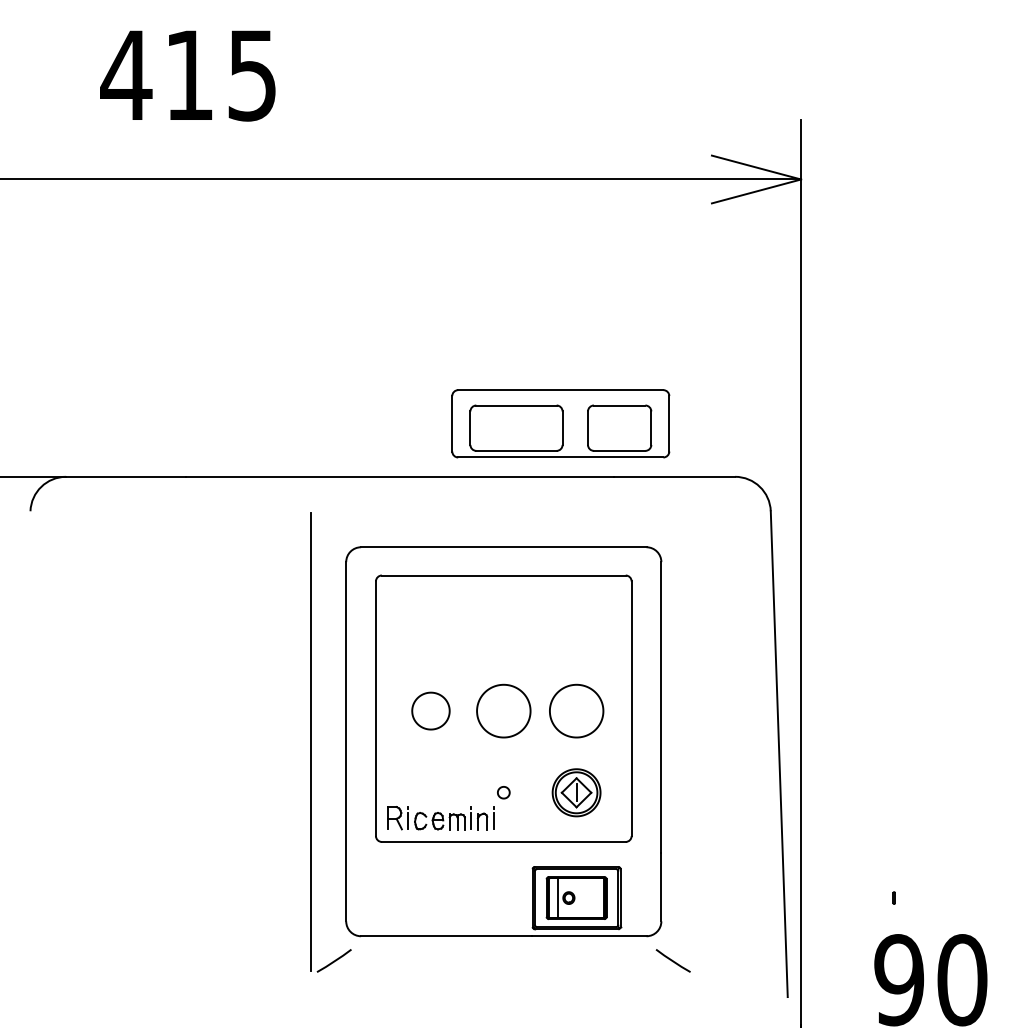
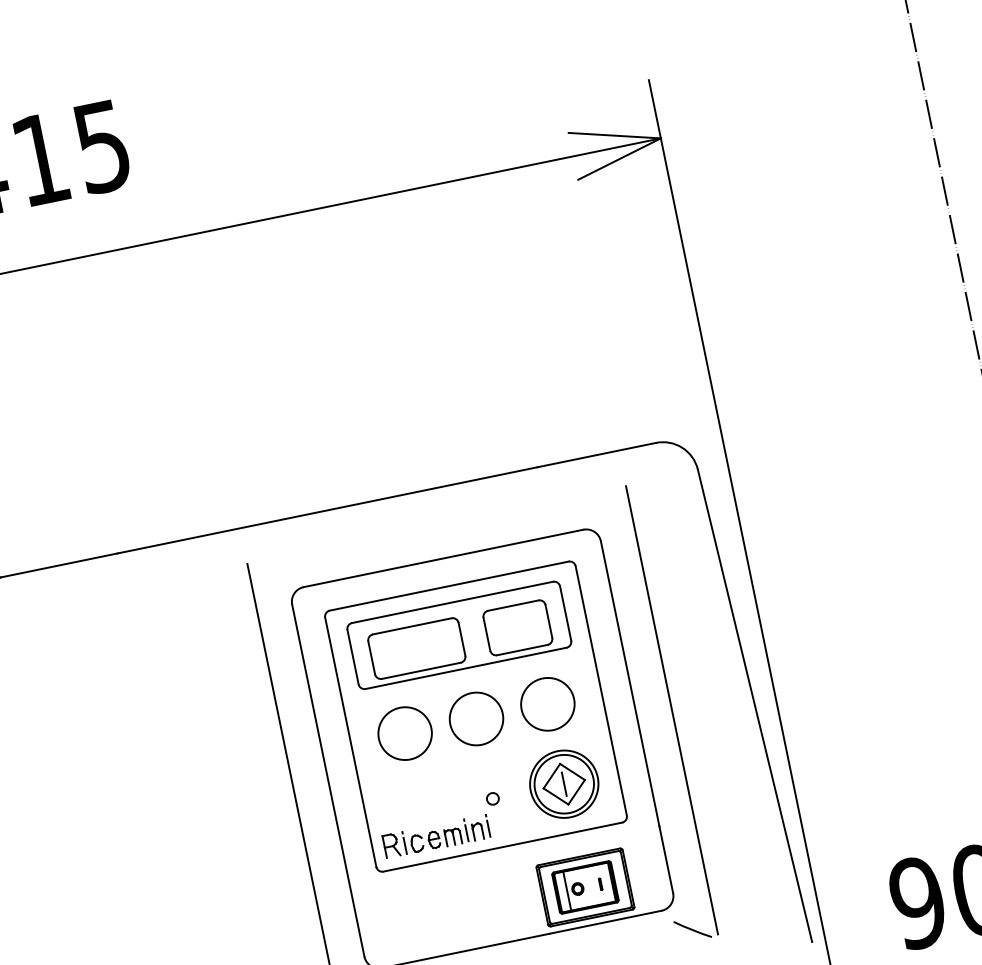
part: (560, 423) -> (458, 635), moved
part: (430, 710) -> (404, 733), size x1.43
line: (697, 741) -> (672, 709), added
part: (576, 792) -> (564, 784), size x1.43
part: (893, 897) -> (599, 883), moved

